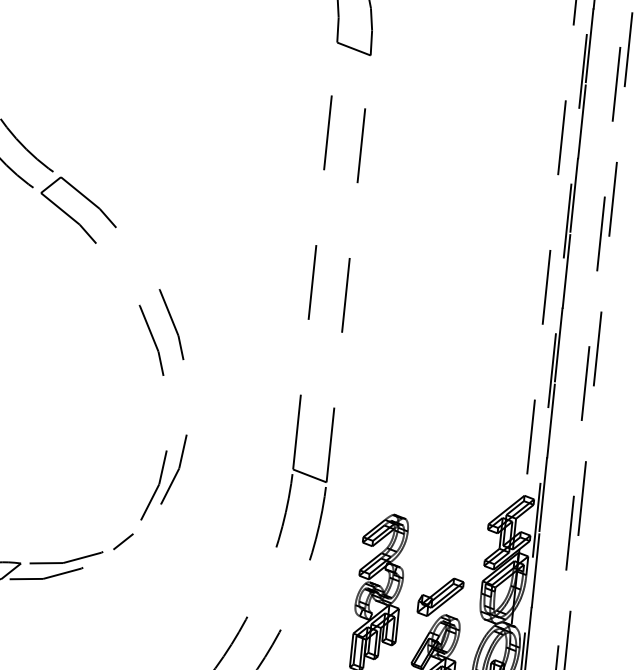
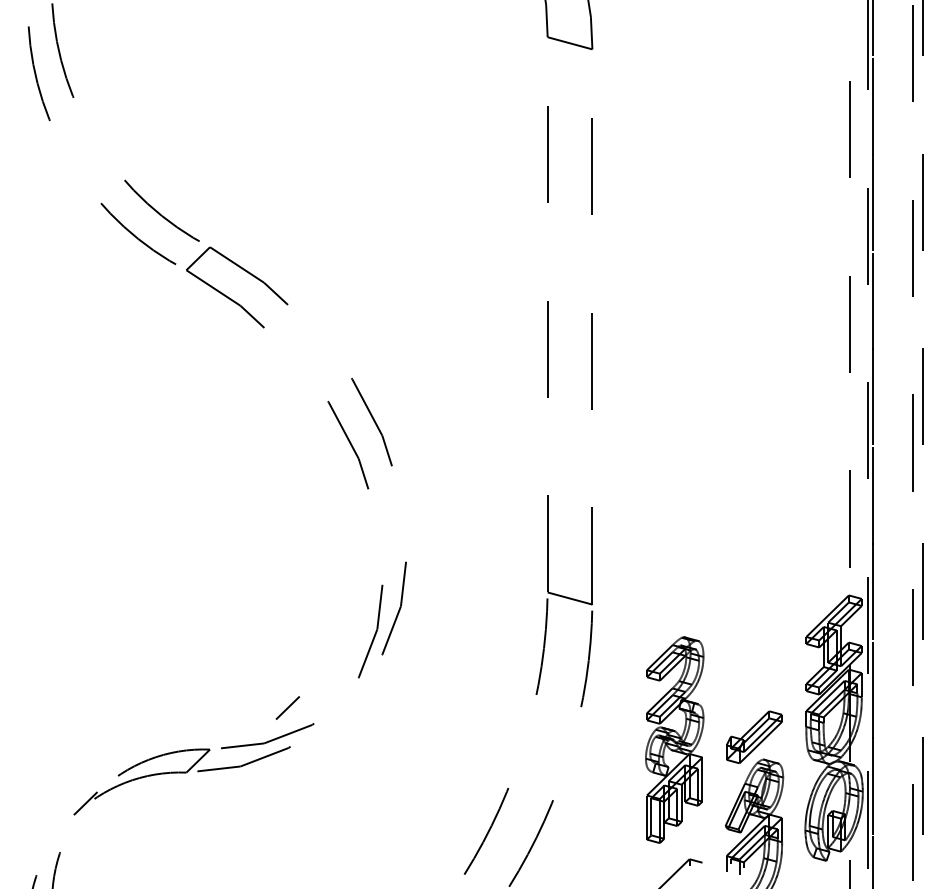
line: (123, 541) -> (287, 707), moved

